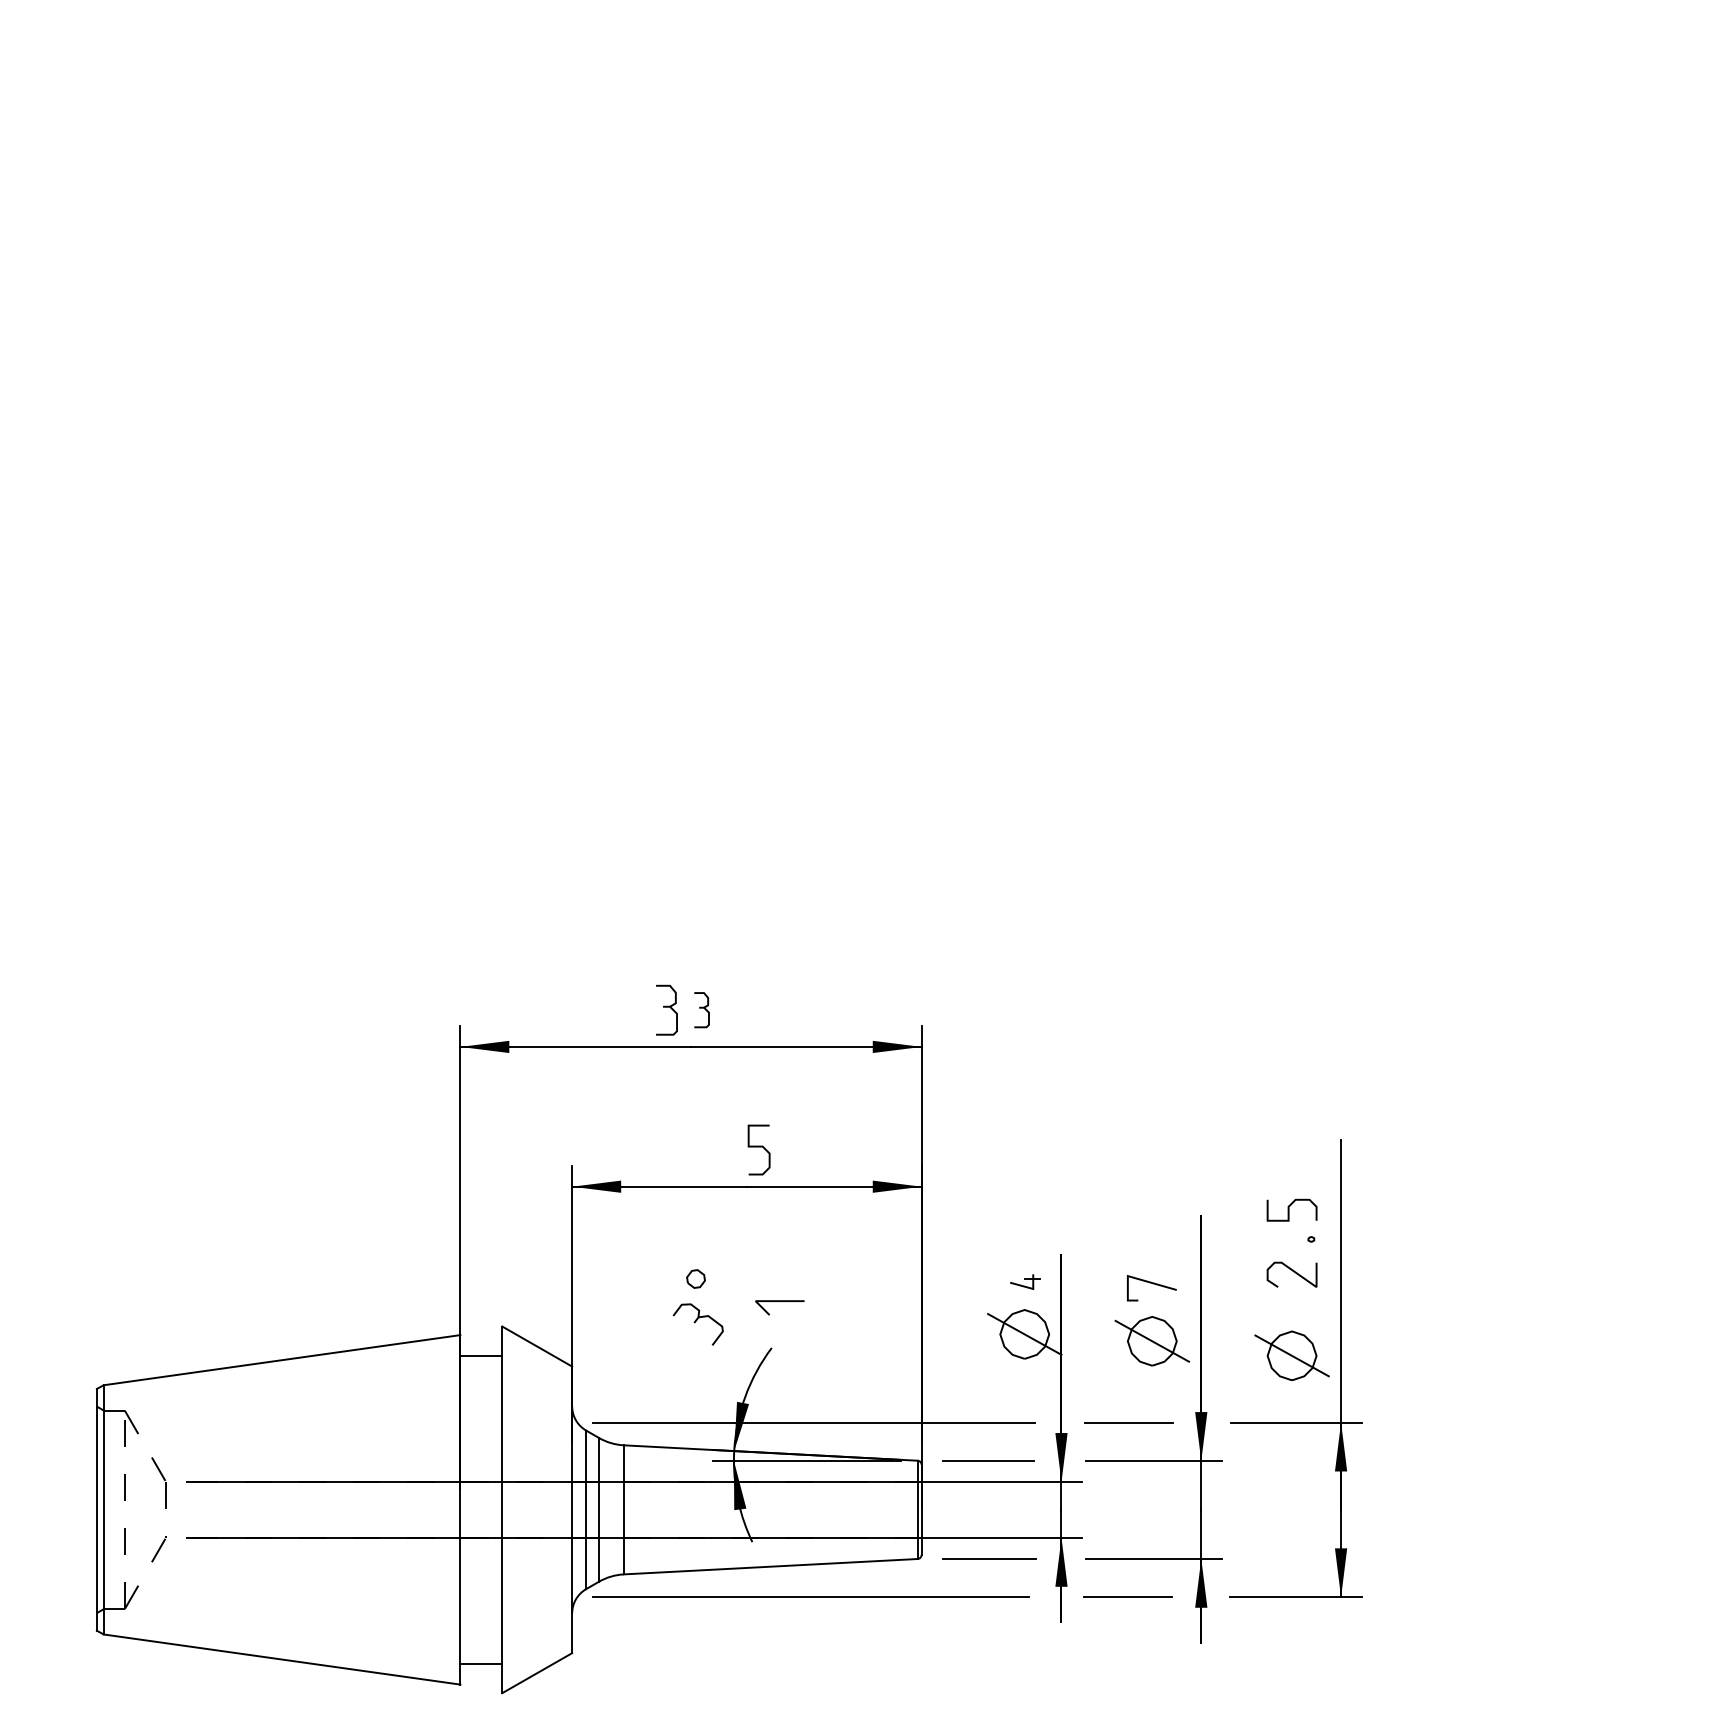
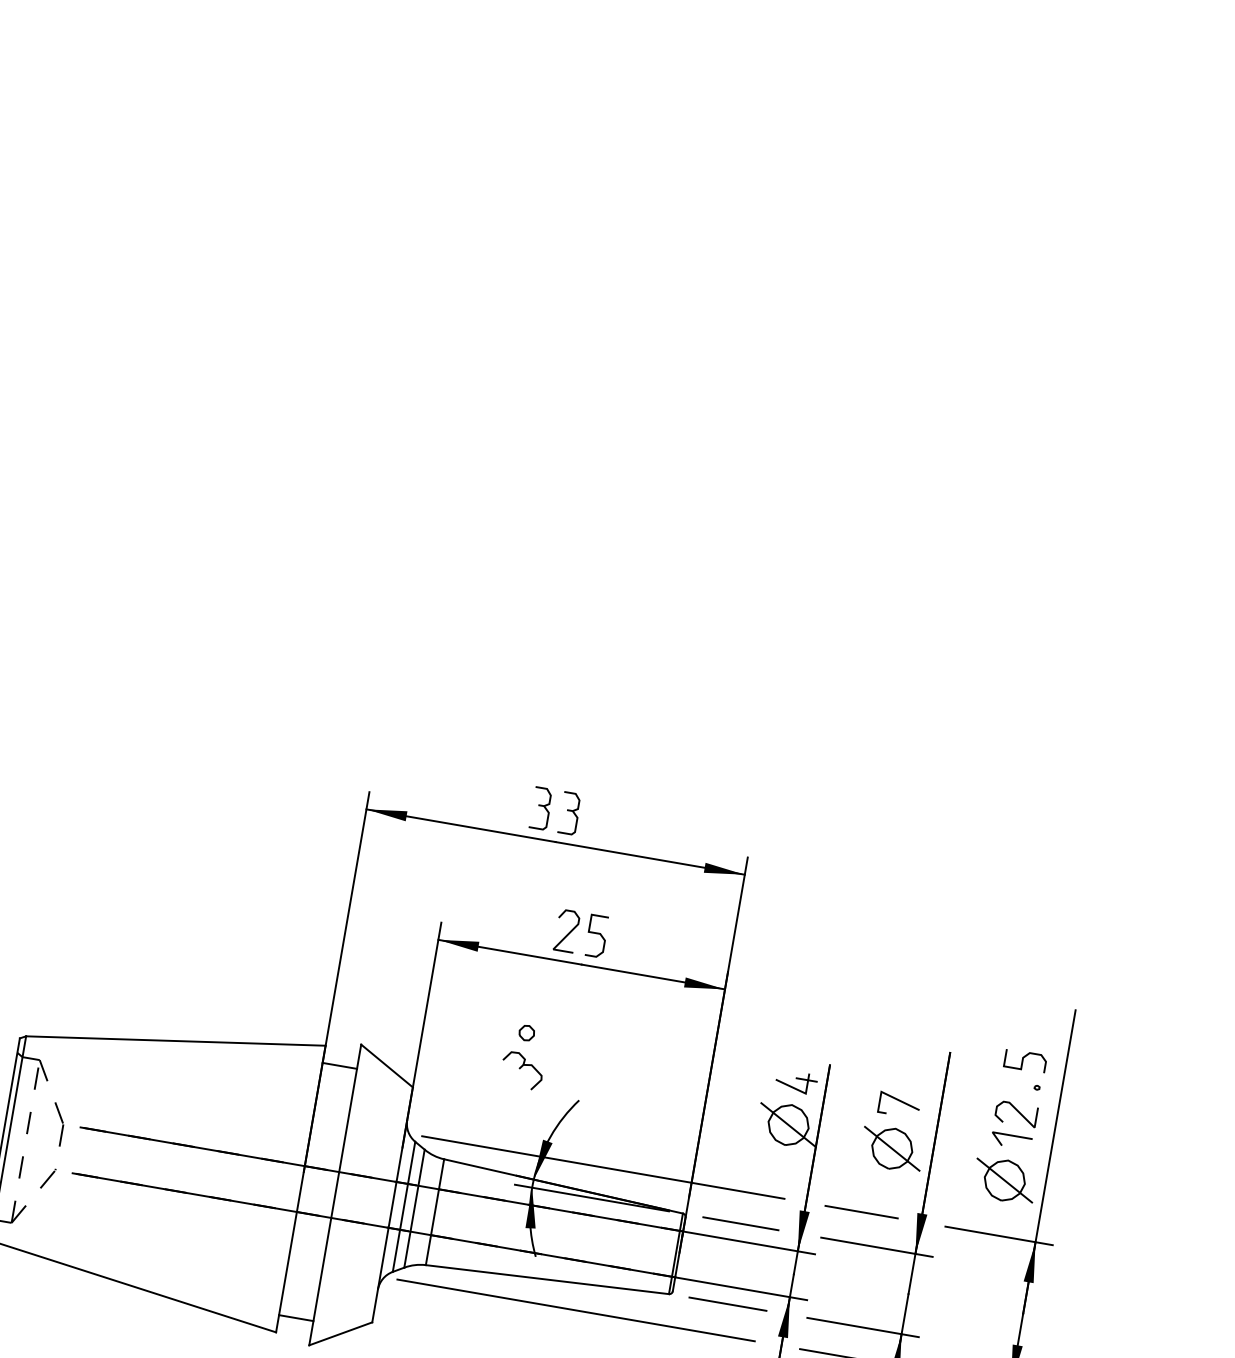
part: (701, 1009) -> (569, 812), size x1.43
curve: (725, 1150) -> (569, 931), added
part: (1024, 1281) -> (795, 1081), size x1.67
line: (779, 1301) -> (1012, 1135), moved

